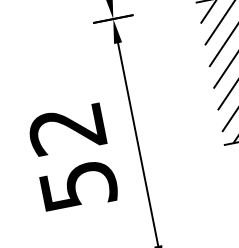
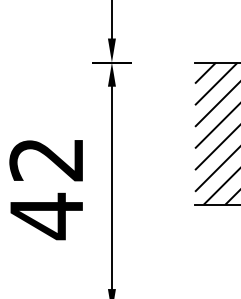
text: (79, 186) -> (47, 216), 52 -> 42

